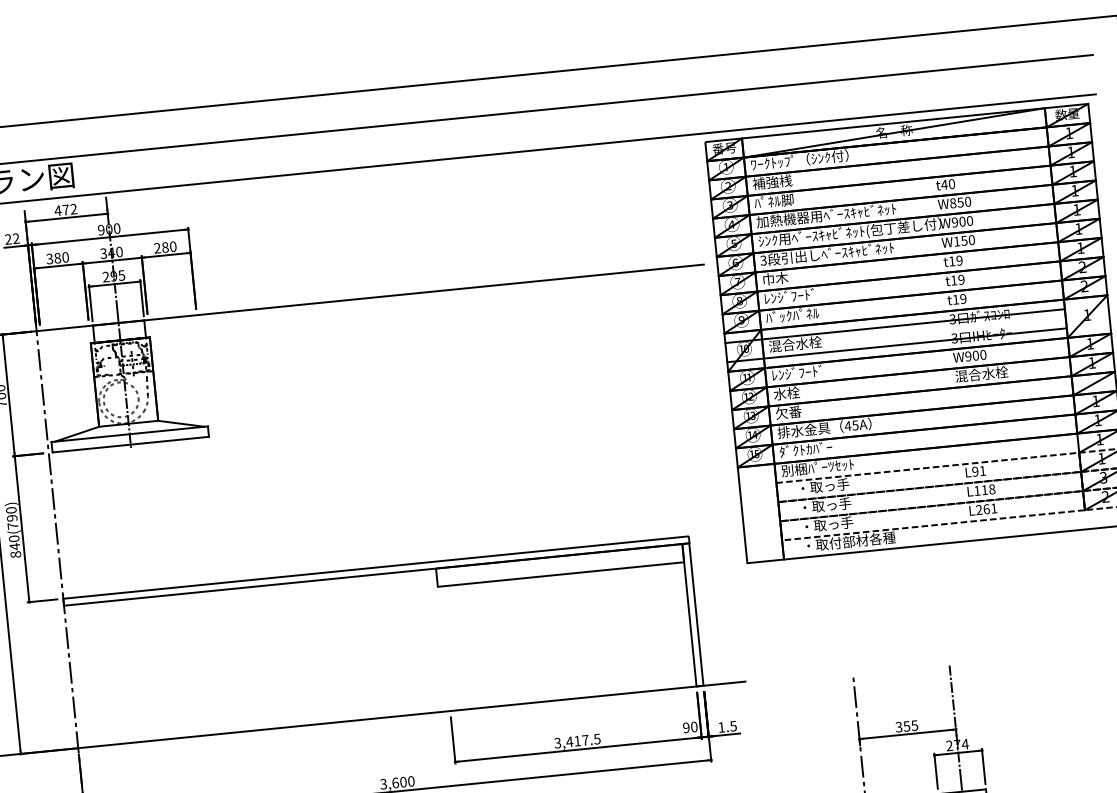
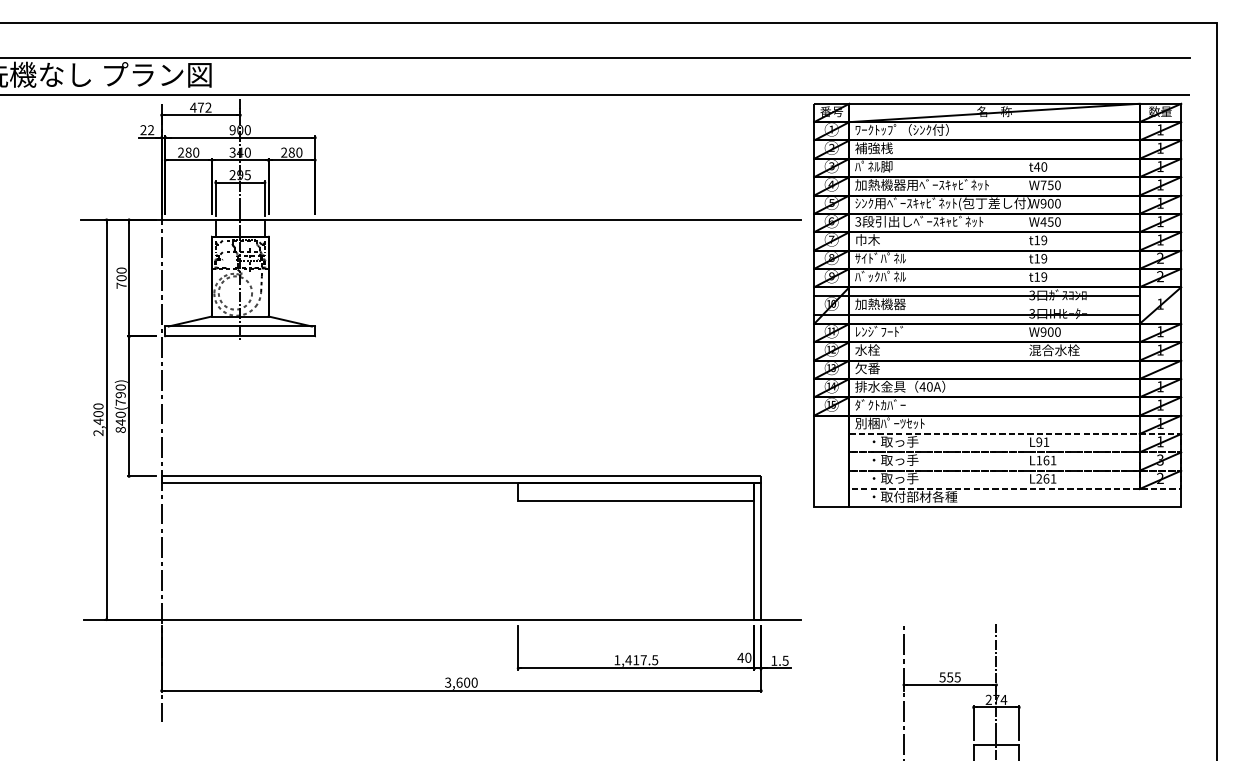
text: (953, 203) -> (1043, 185), W850 -> W750
text: (956, 241) -> (1043, 221), W150 -> W450
text: (50, 258) -> (181, 152), 380 -> 280
text: (790, 295) -> (880, 257), ﾚﾝｼﾞﾌｰﾄﾞ -> ｻｲﾄﾞﾊﾟﾈﾙ
text: (795, 344) -> (880, 304), 混合水栓 -> 加熱機器
text: (855, 425) -> (929, 386), 45A -> 40A
text: (987, 489) -> (1049, 460), L118 -> L161
text: (898, 726) -> (942, 676), 355 -> 555
text: (686, 727) -> (740, 657), 90 -> 40
text: (558, 743) -> (617, 660), 3,417.5 -> 1,417.5

